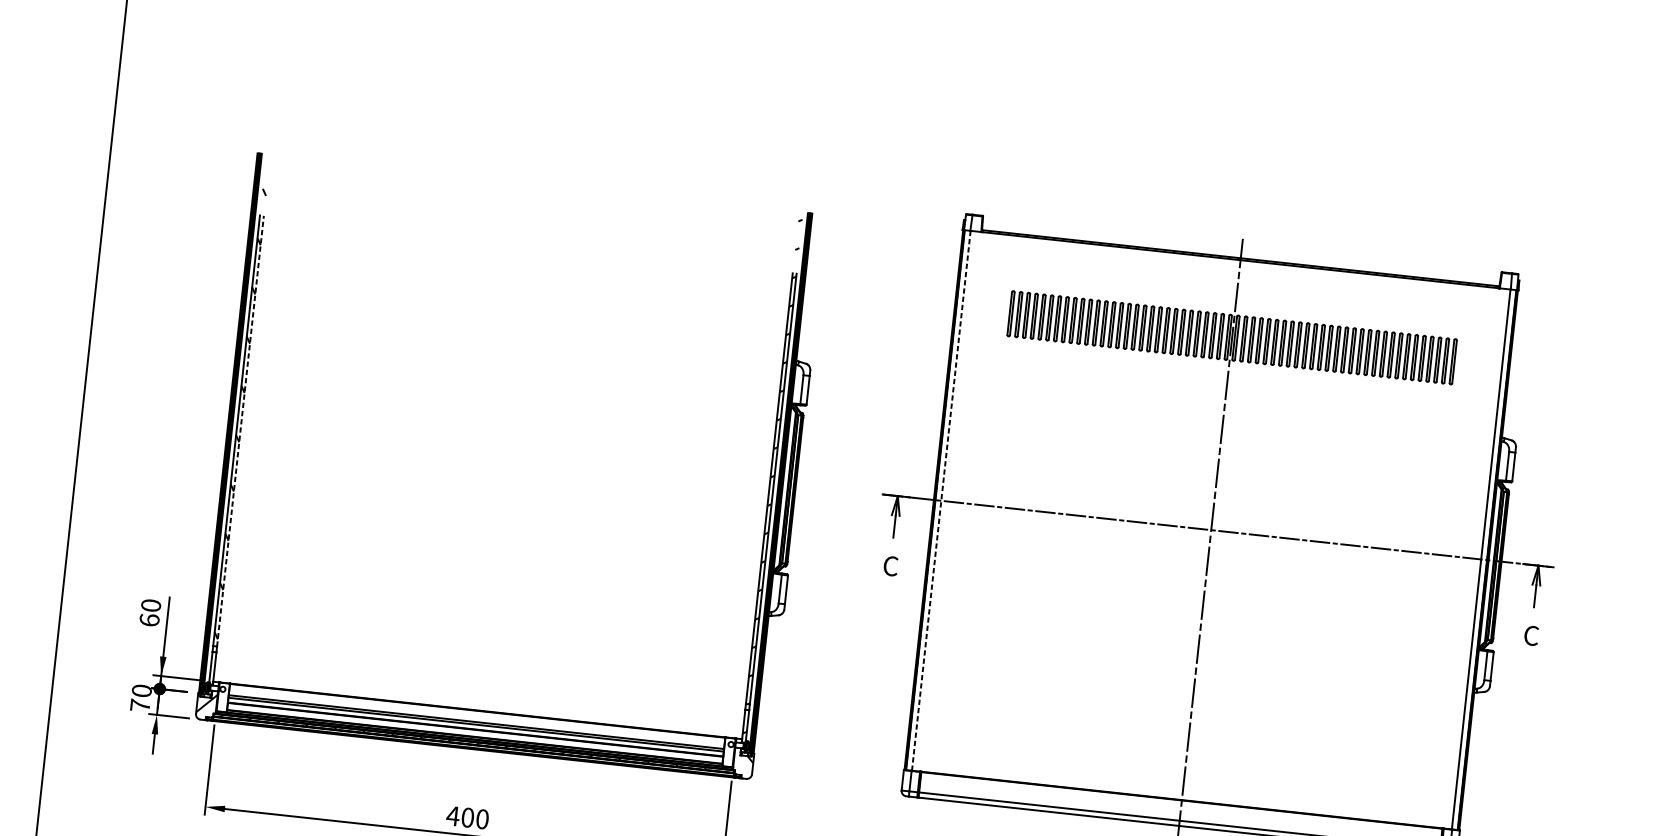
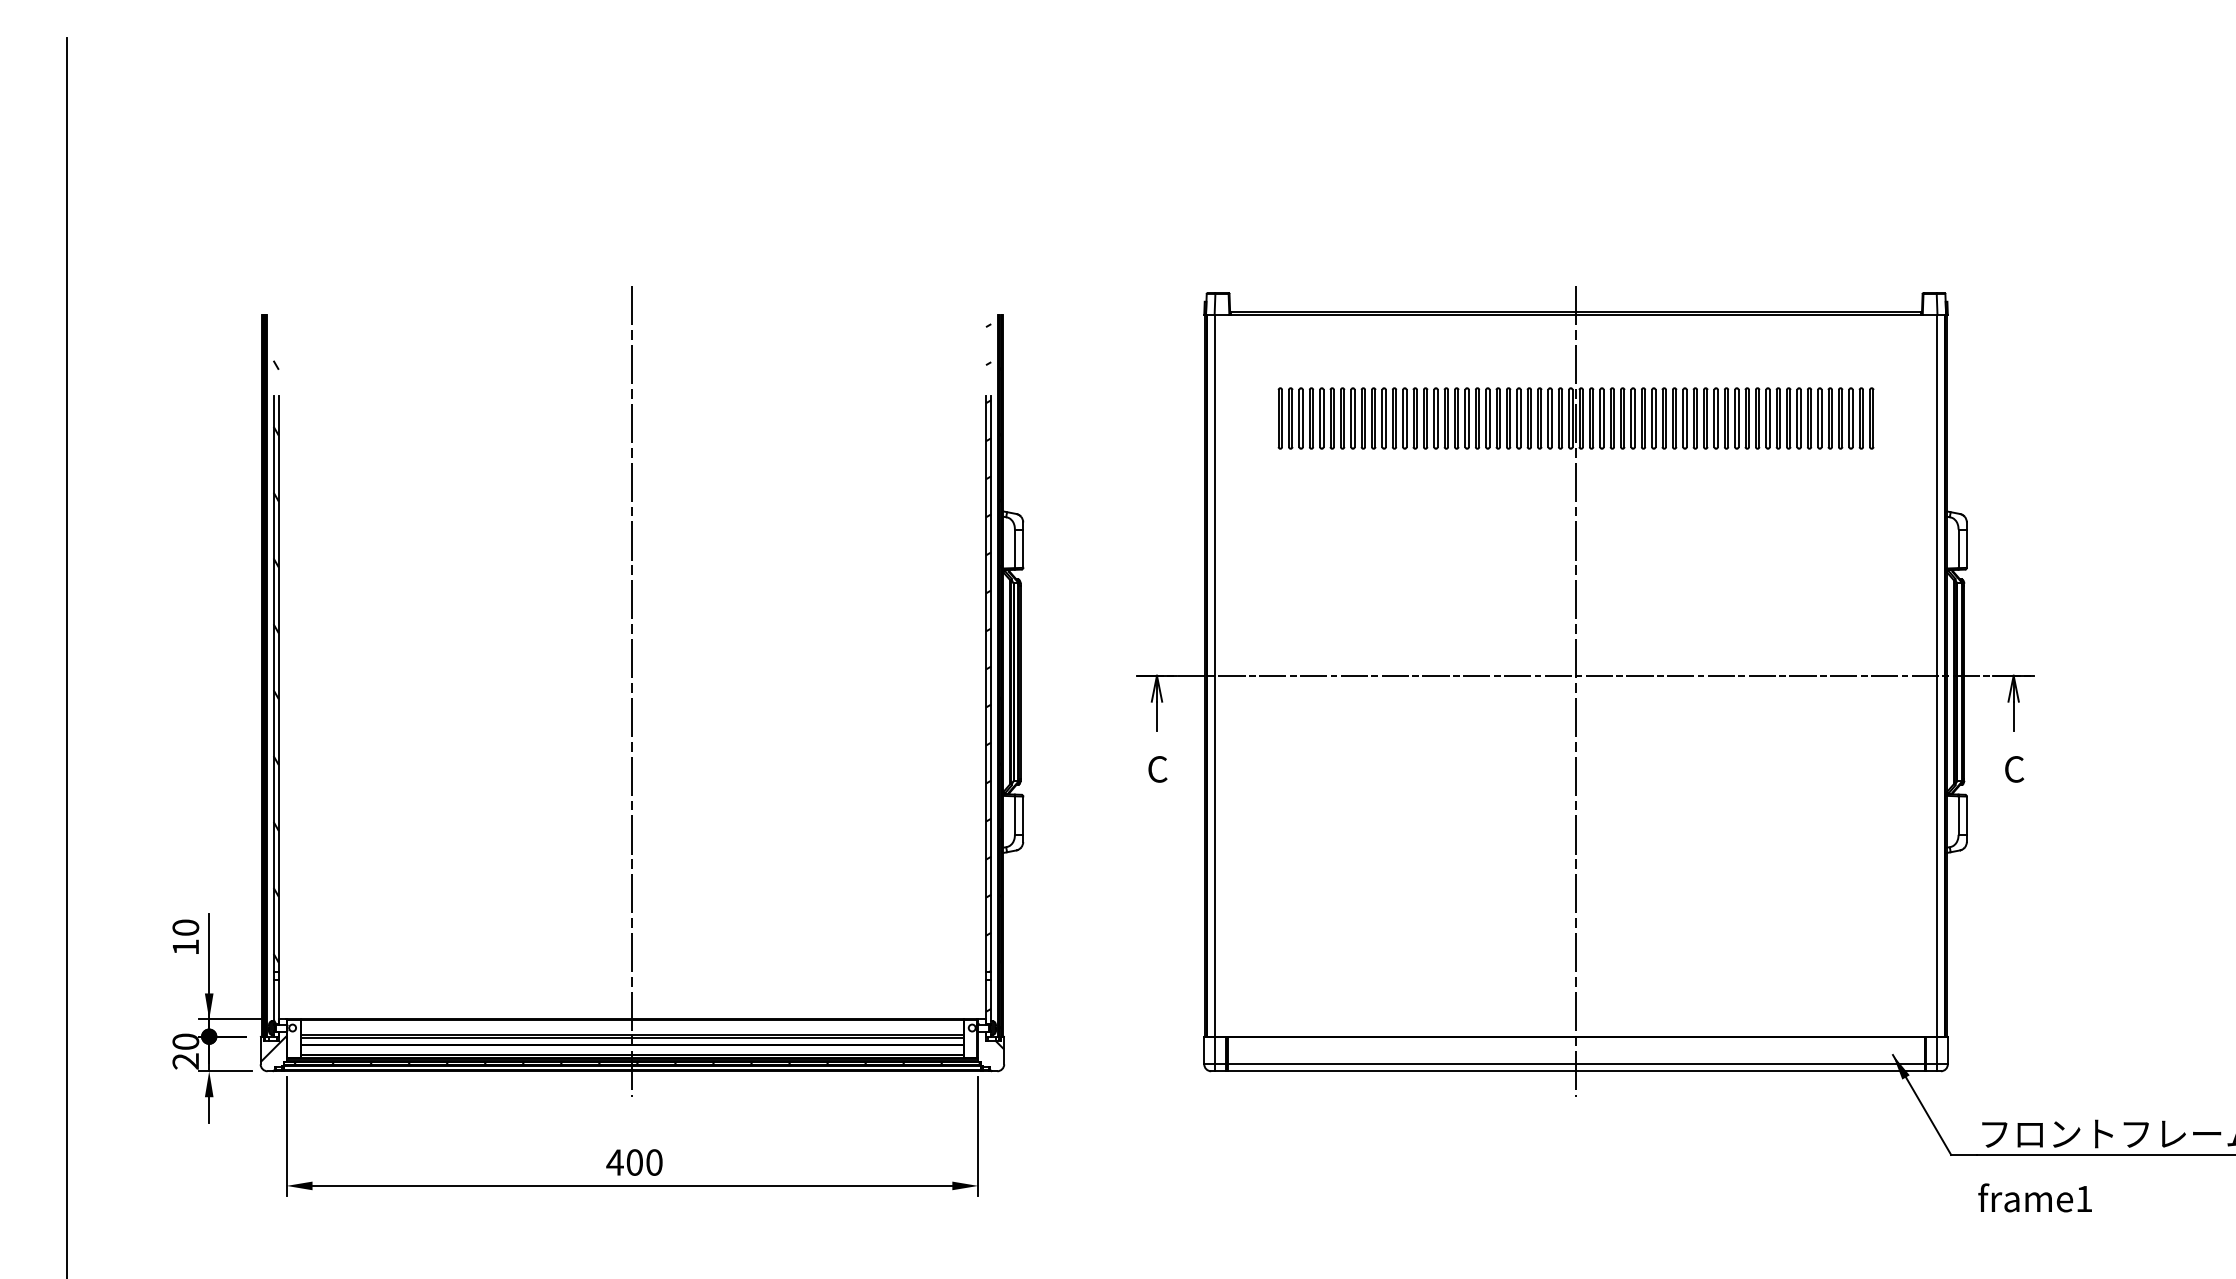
line: (240, 431) -> (278, 684), dashed -> solid
line: (504, 465) -> (632, 691), added
line: (941, 500) -> (1215, 675), dashed -> solid
text: (149, 620) -> (185, 947), 60 -> 10
text: (140, 705) -> (185, 1061), 70 -> 20

